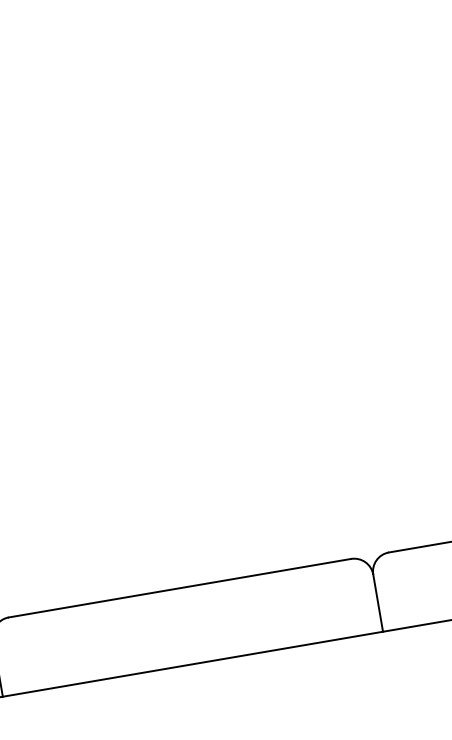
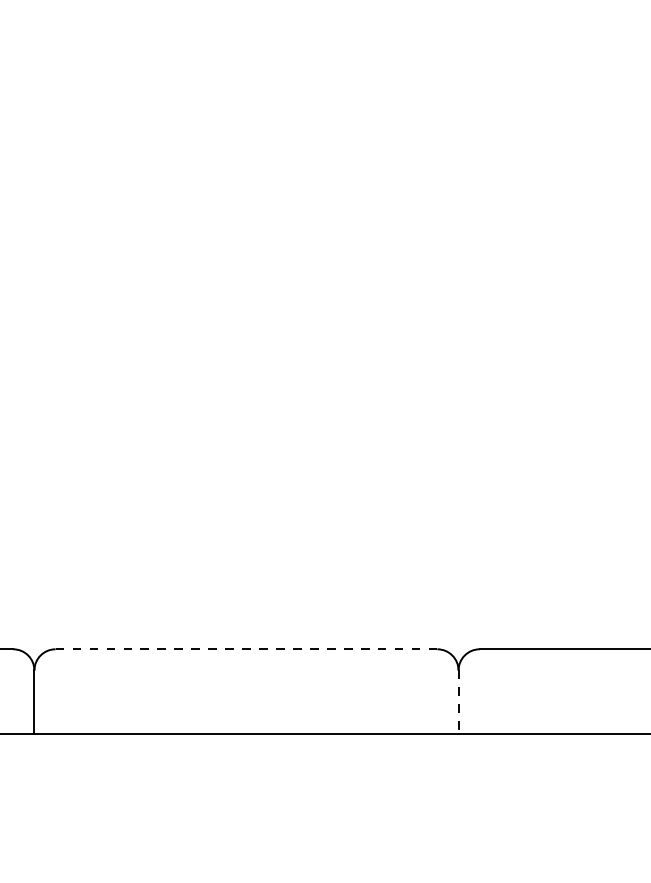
line: (179, 588) -> (246, 649), solid -> dashed
line: (378, 603) -> (458, 702), solid -> dashed

